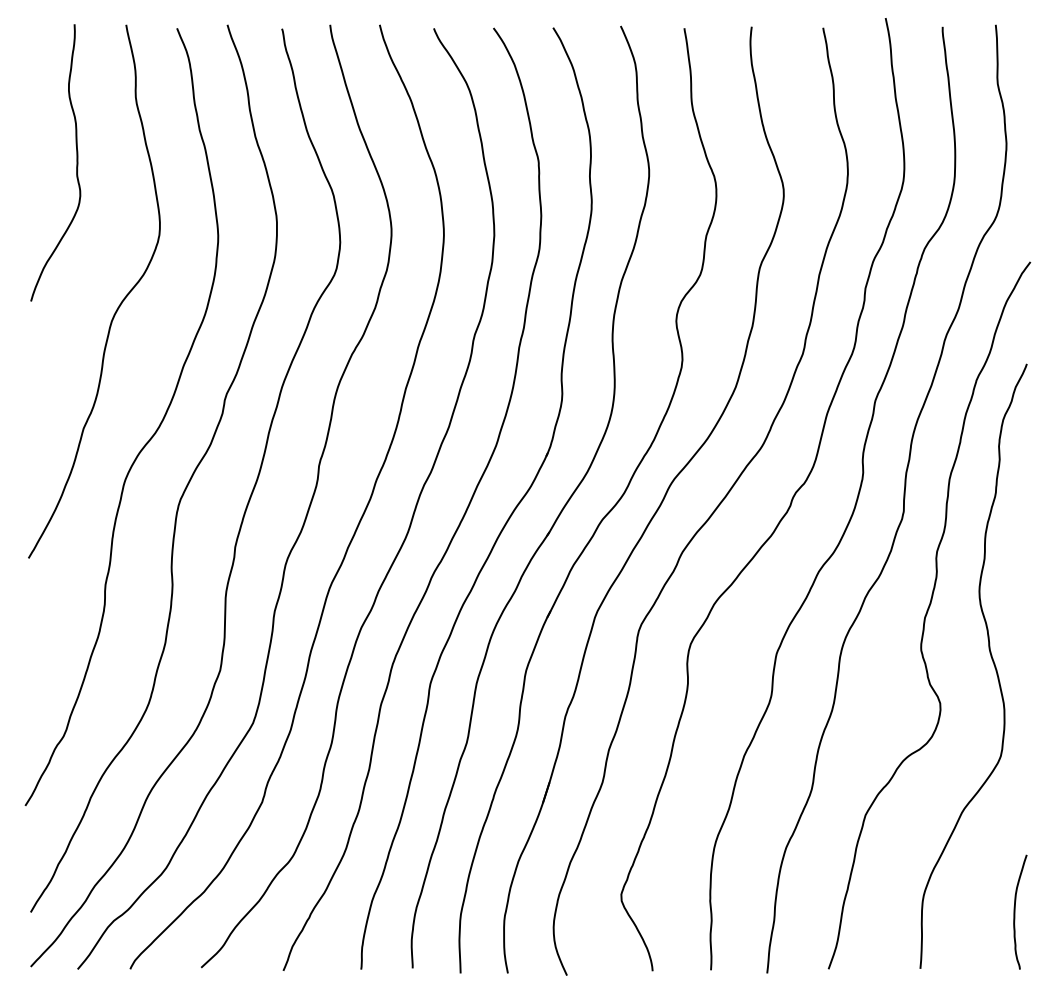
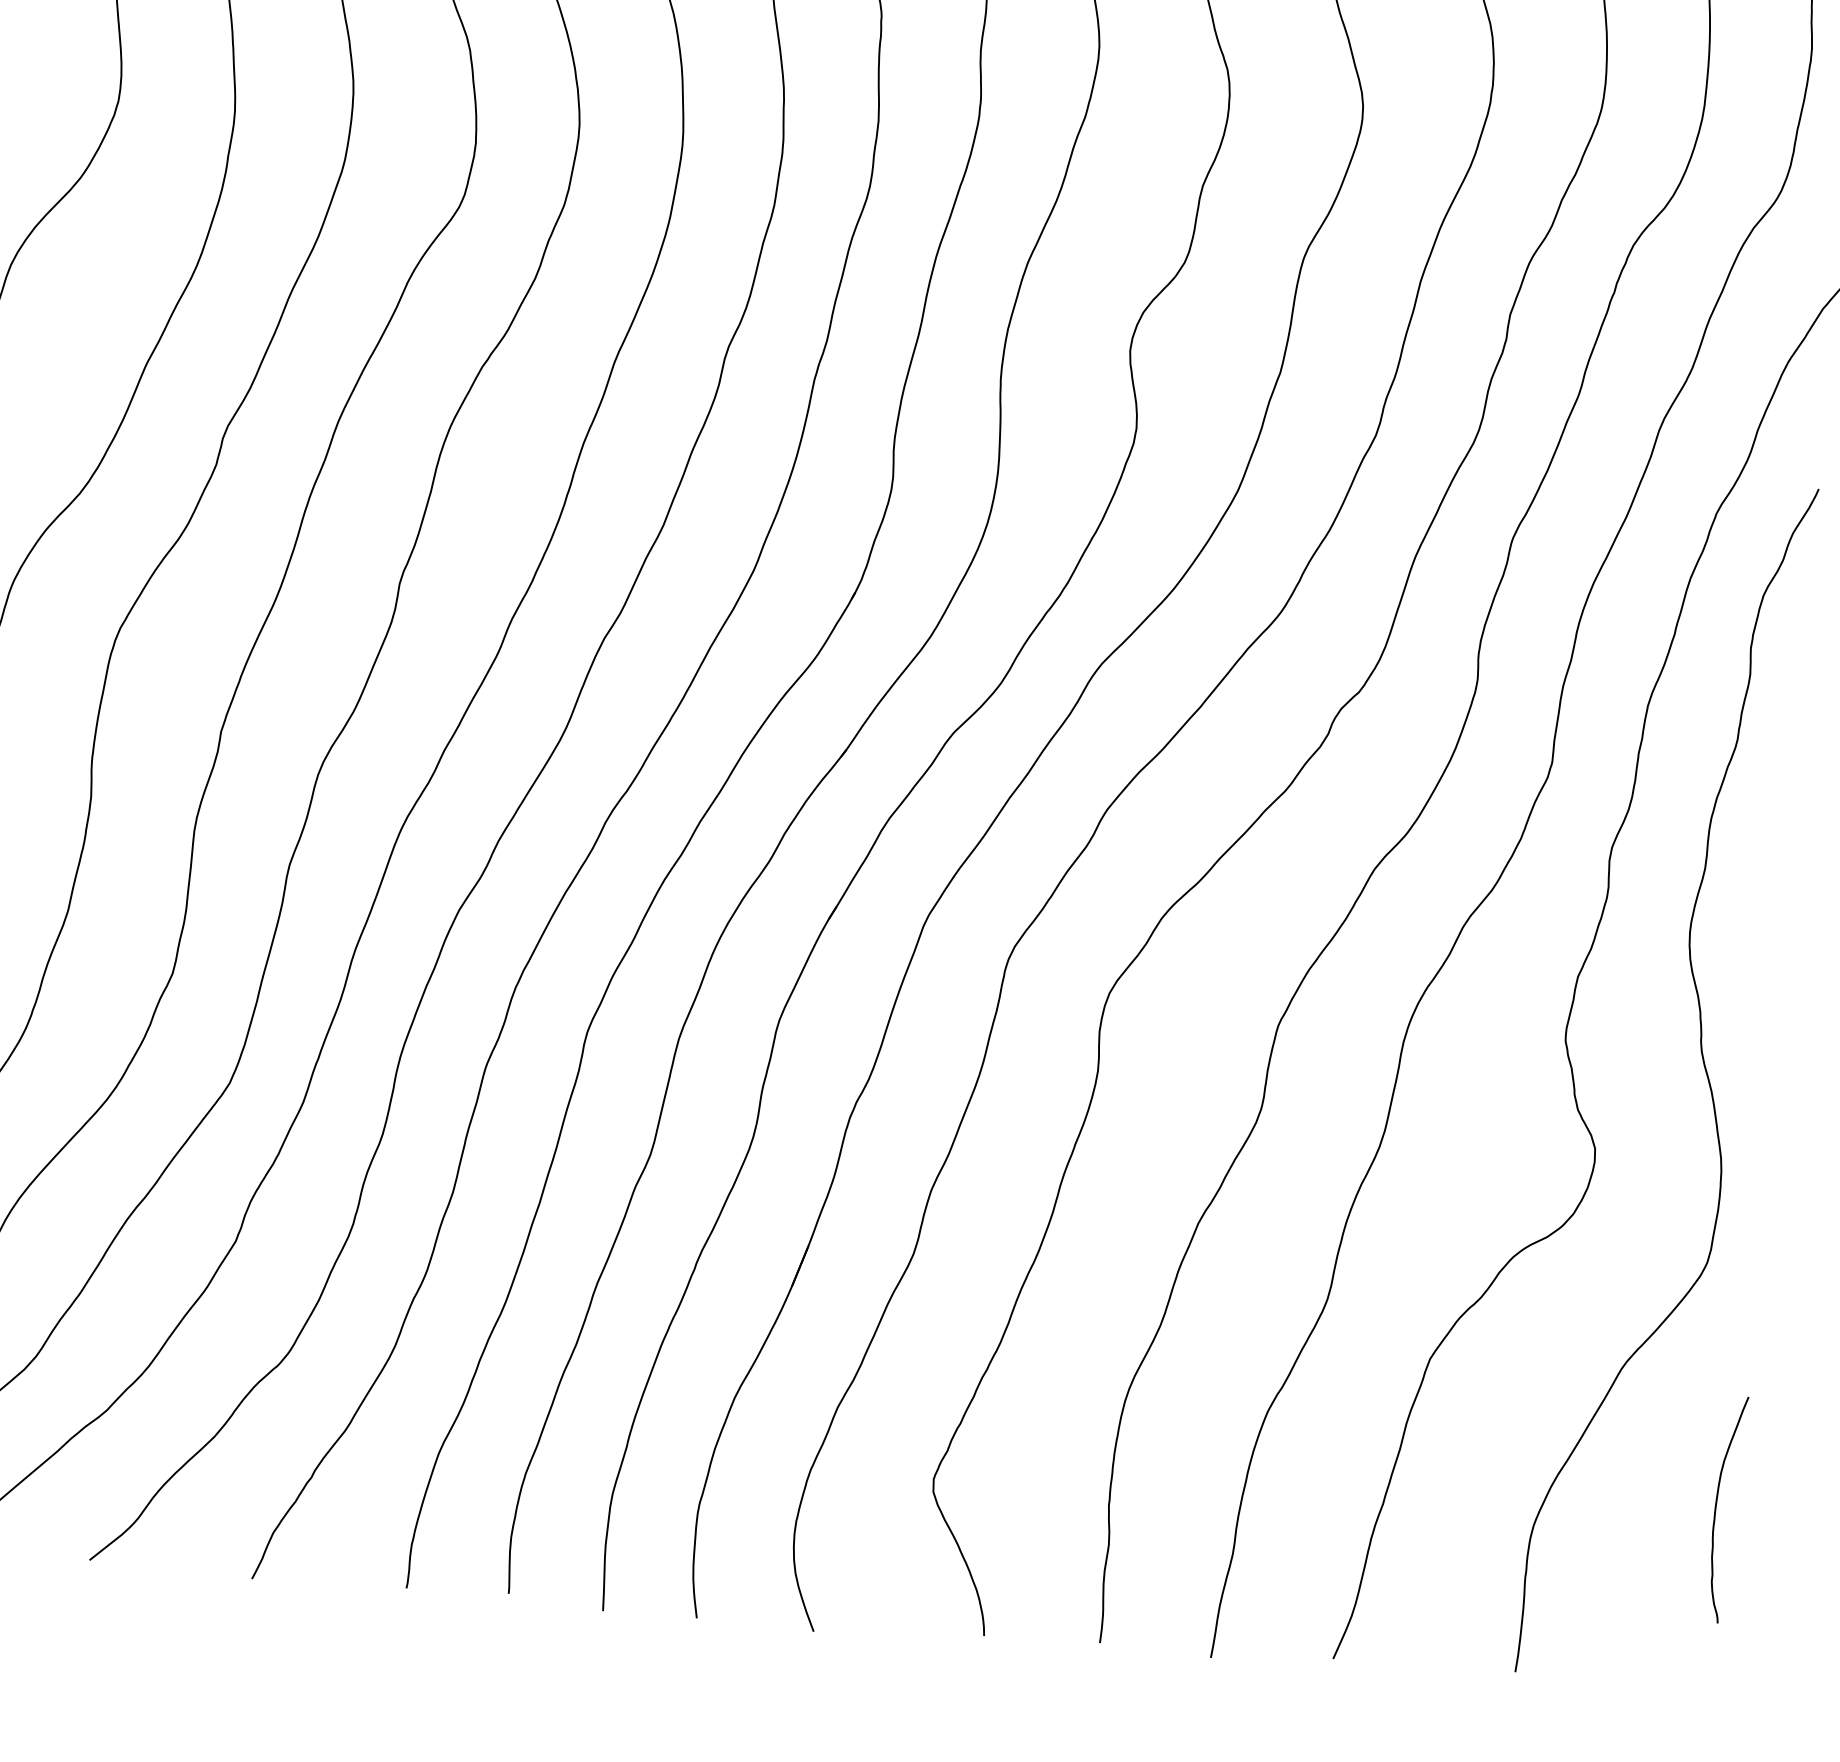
curve: (1015, 911) -> (1717, 1507), moved

